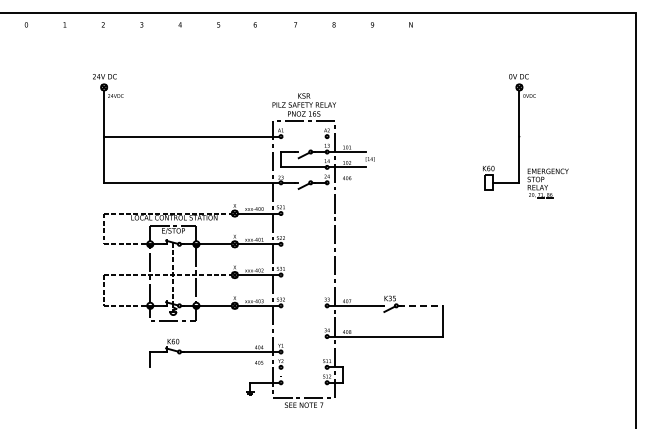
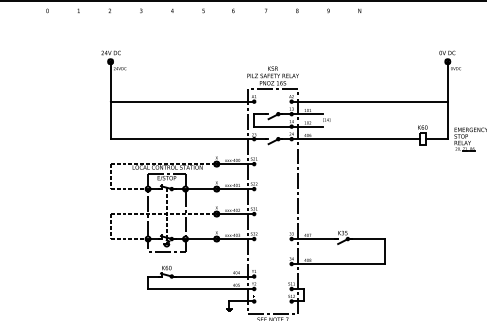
line: (423, 136) -> (369, 101), added
line: (406, 182) -> (356, 138), added
line: (420, 305) -> (367, 238), dashed -> solid
line: (214, 367) -> (200, 289), added

